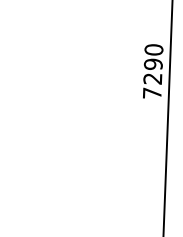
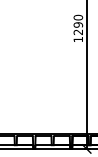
text: (150, 93) -> (77, 39), 7290 -> 1290

